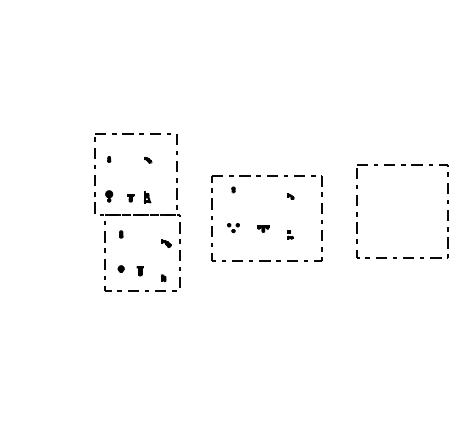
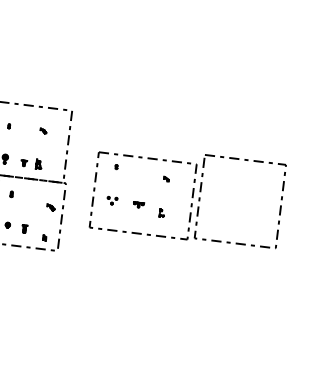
part: (447, 211) -> (280, 206), moved

